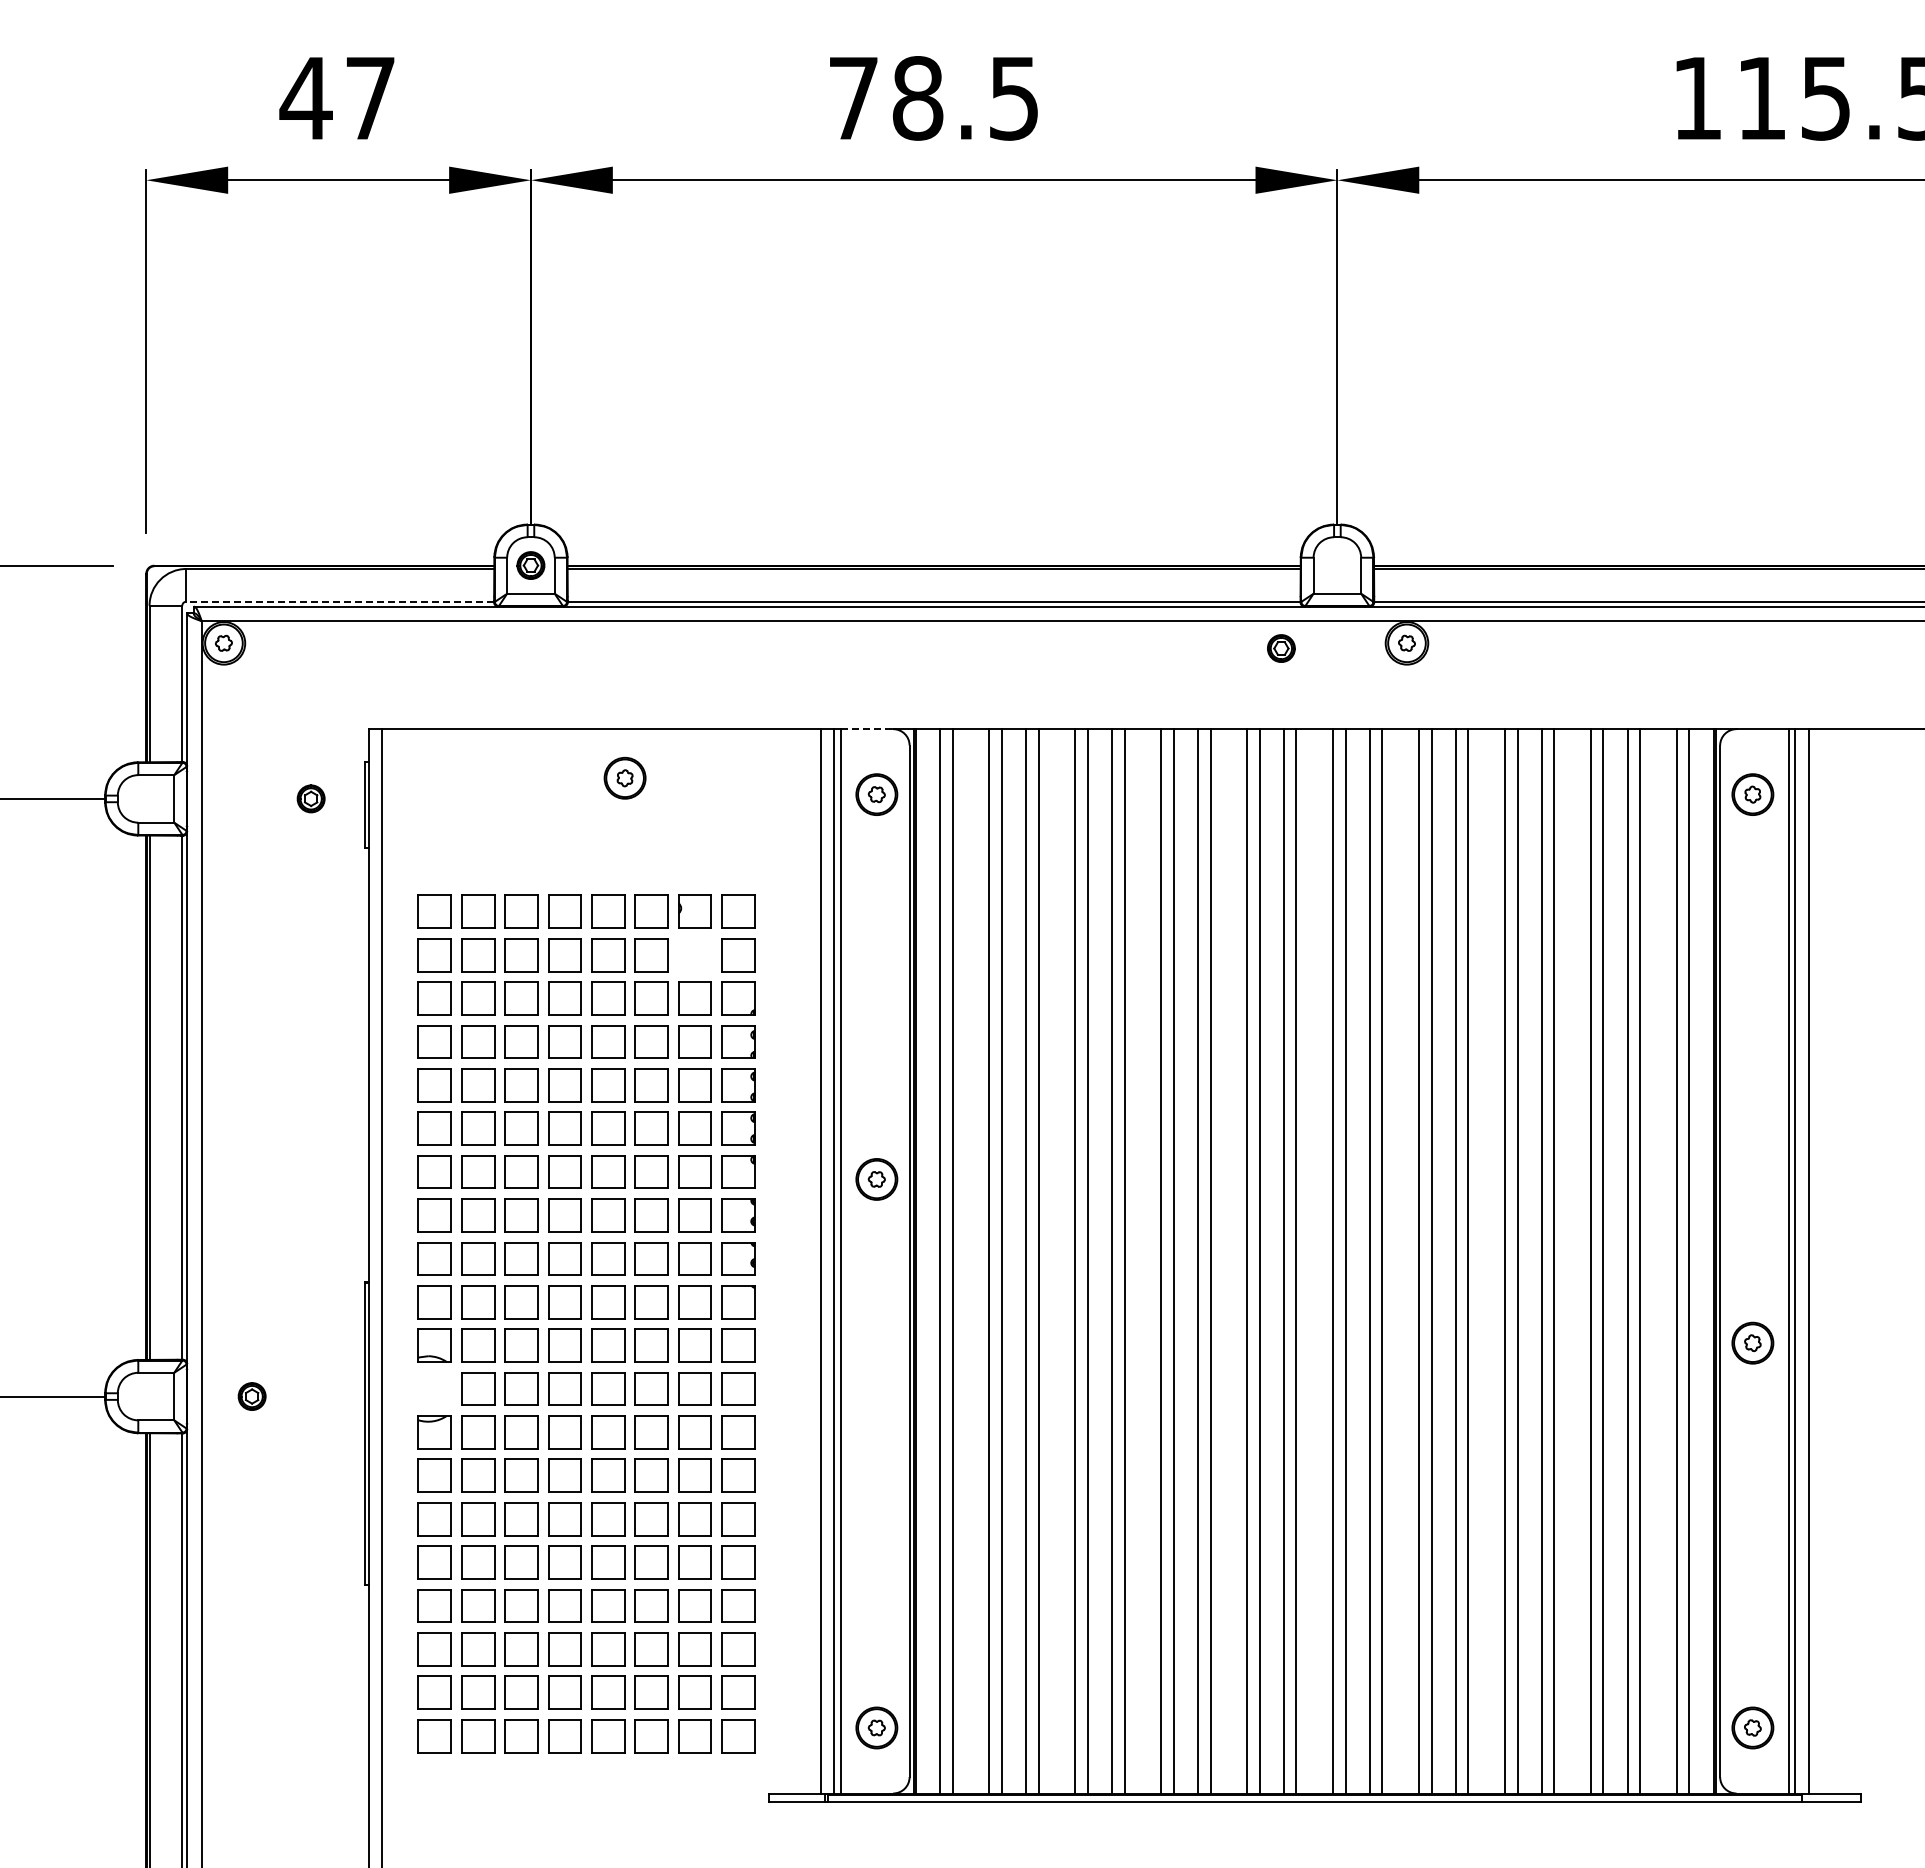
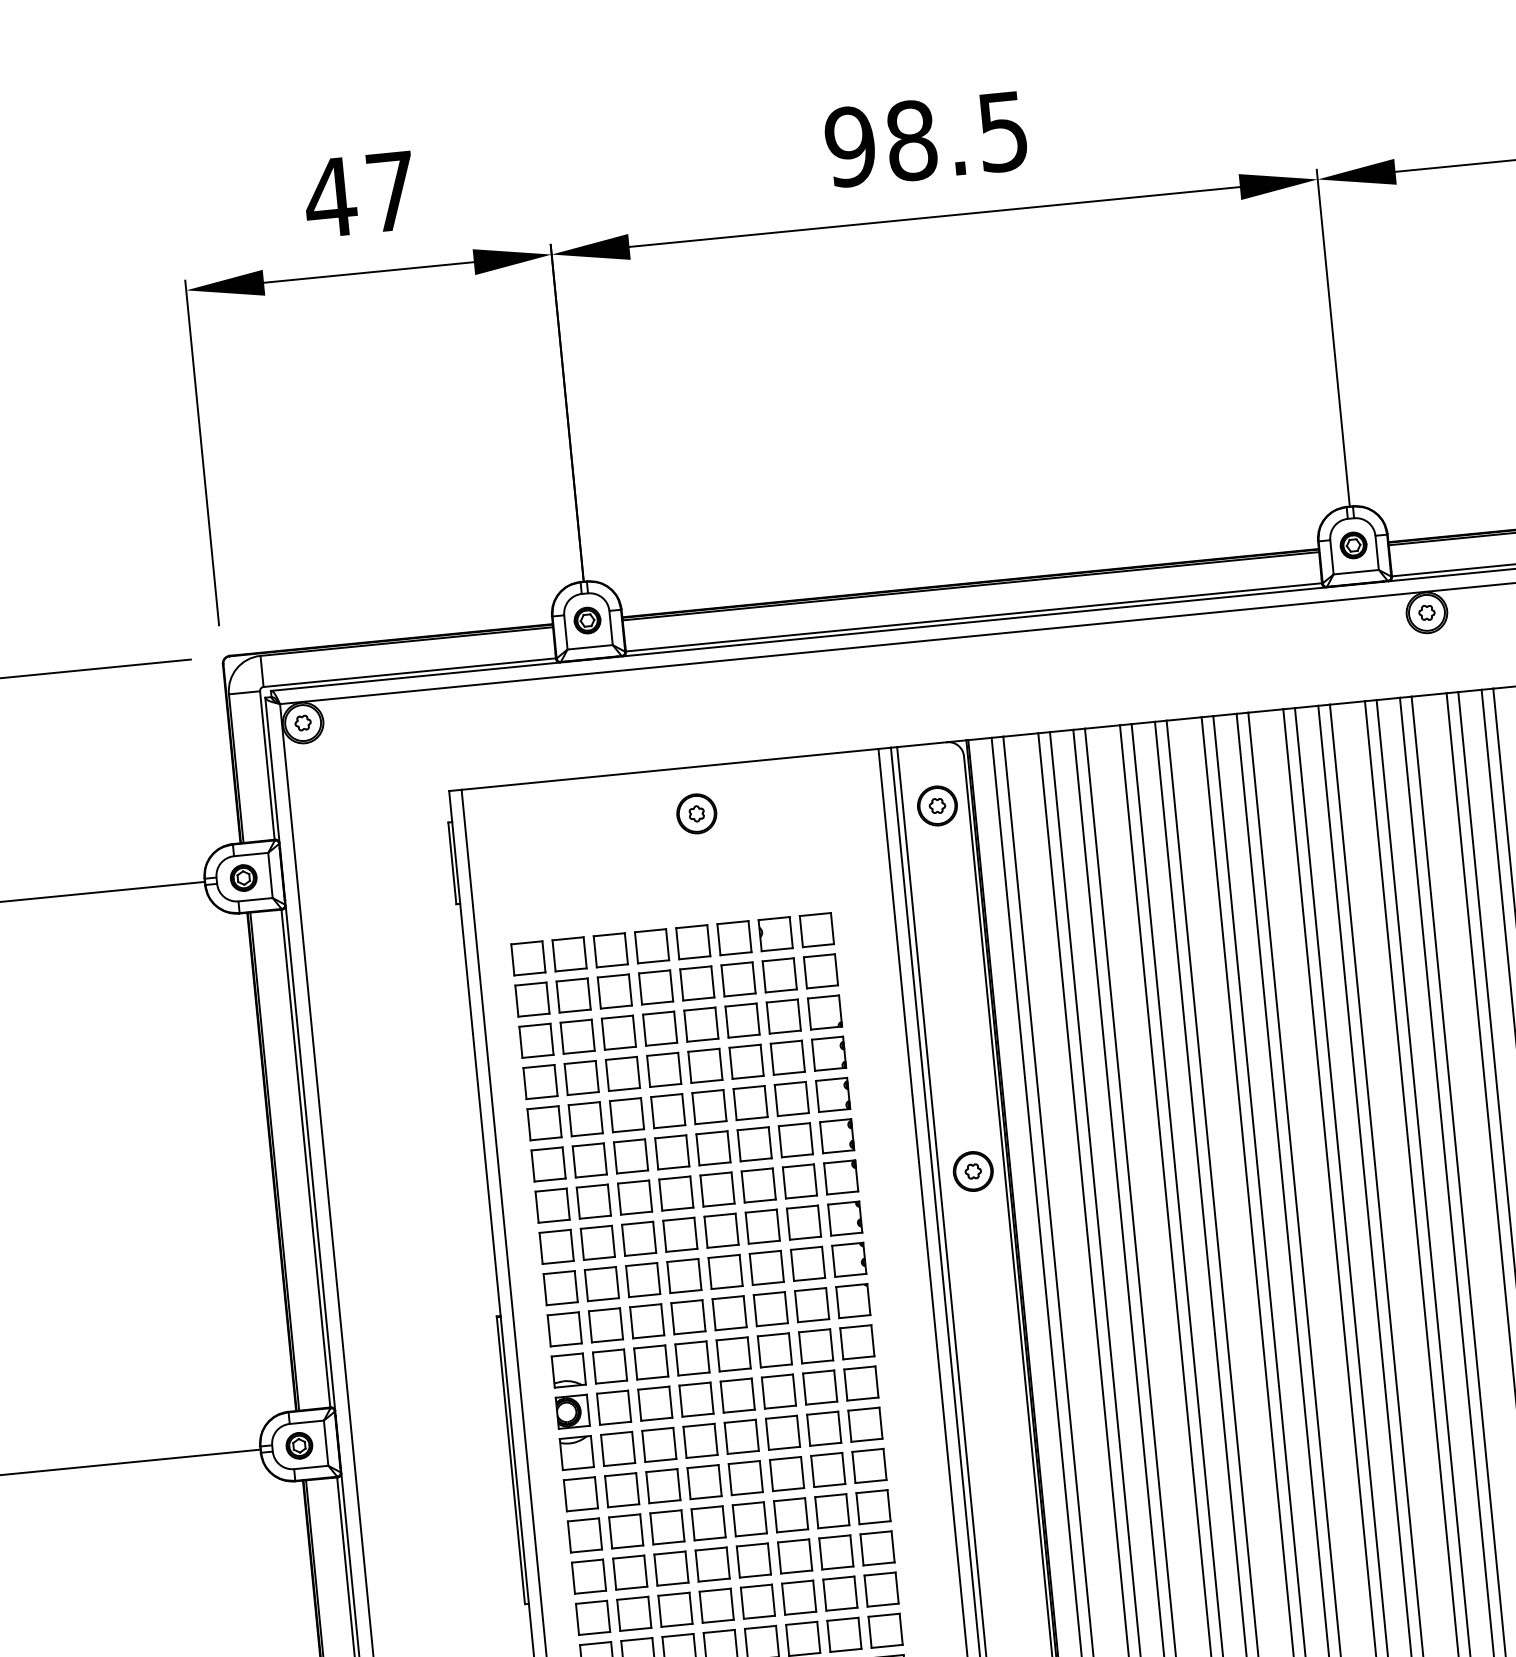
text: (853, 98) -> (850, 146), 78.5 -> 98.5
line: (340, 601) -> (409, 672), dashed -> solid
part: (1281, 648) -> (1353, 545), moved
line: (867, 729) -> (922, 744), dashed -> solid
part: (310, 798) -> (243, 877), moved
part: (694, 955) -> (779, 975), added
part: (434, 1388) -> (572, 1411), added
part: (251, 1396) -> (298, 1445), moved

